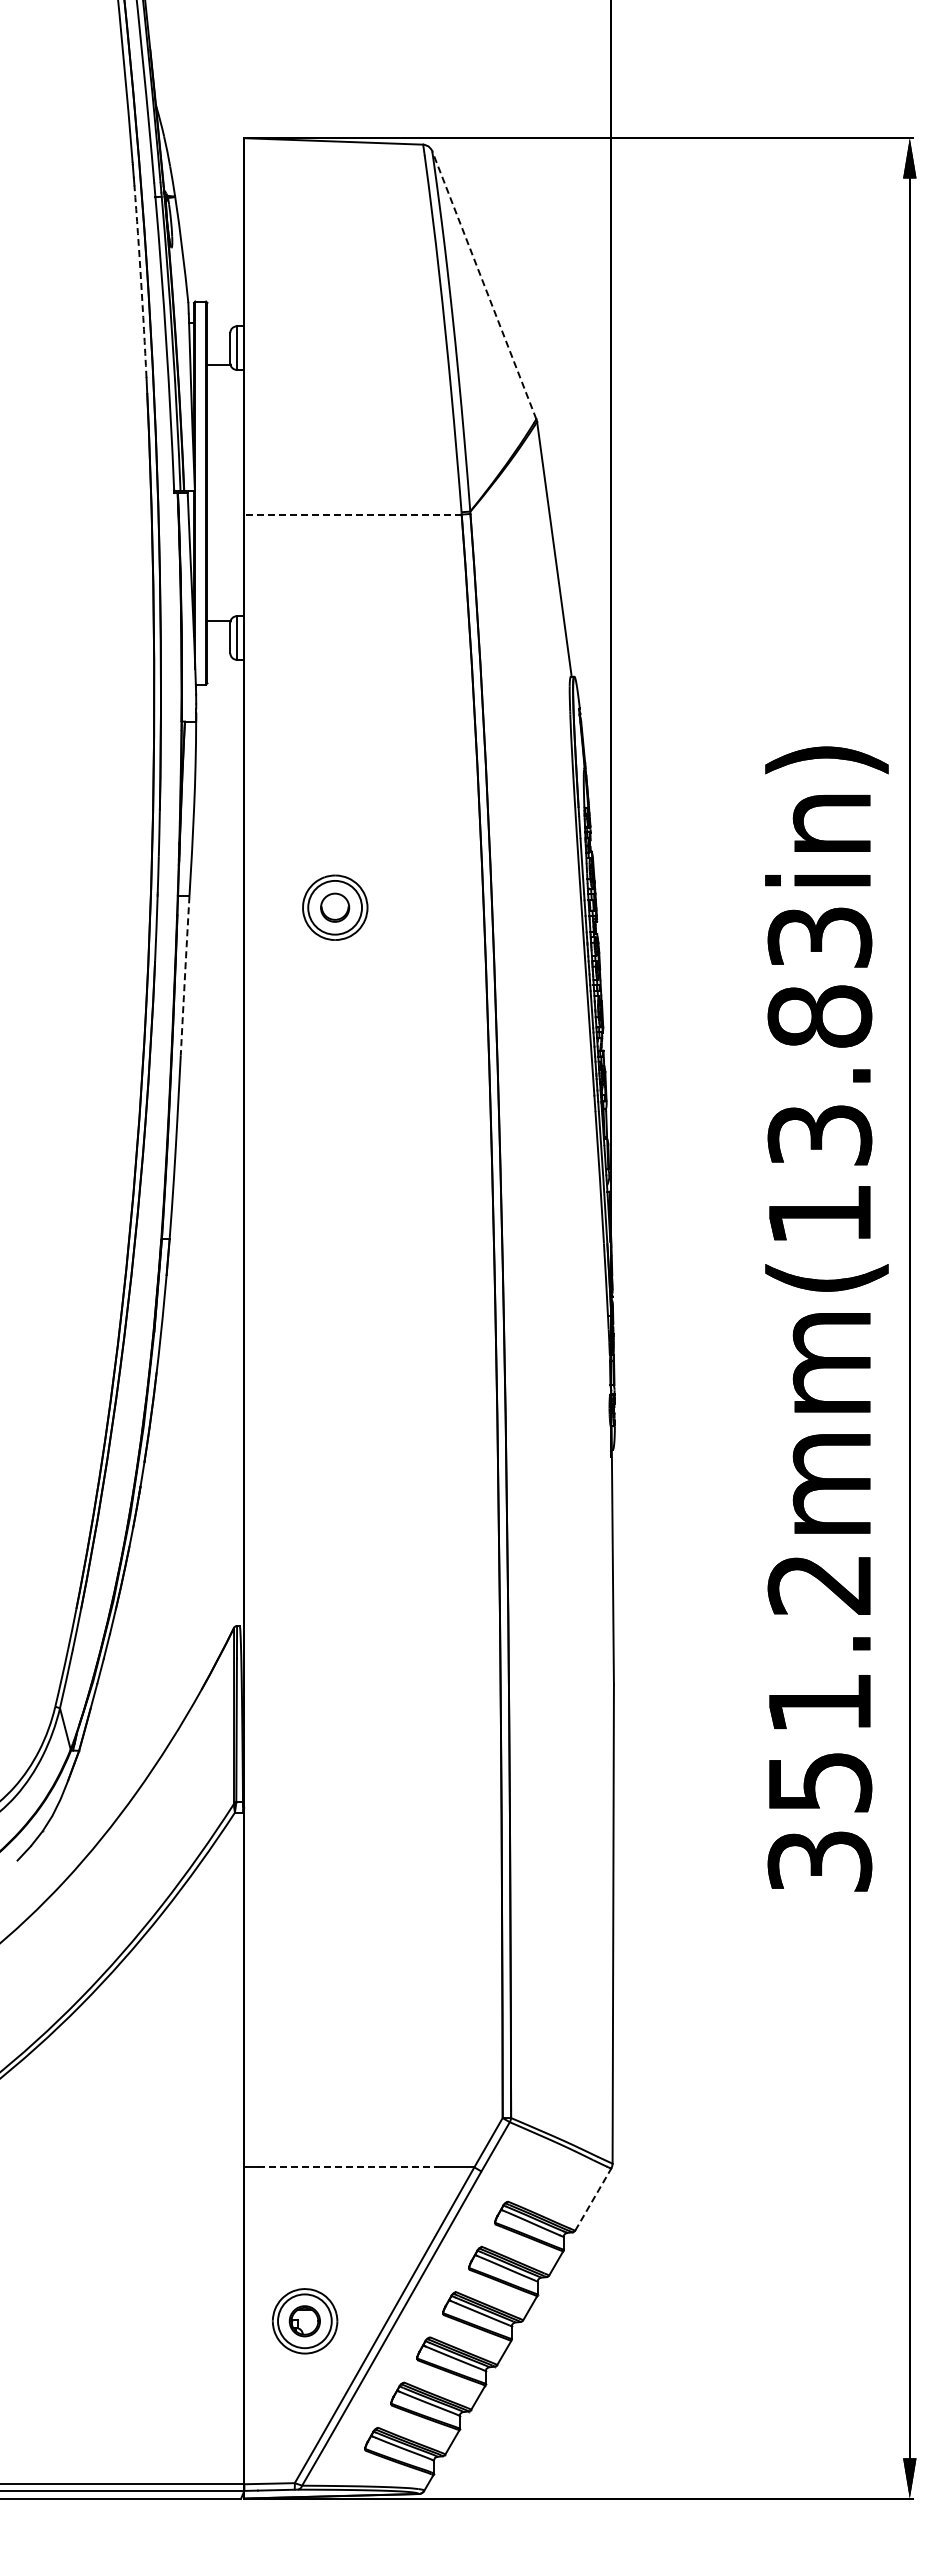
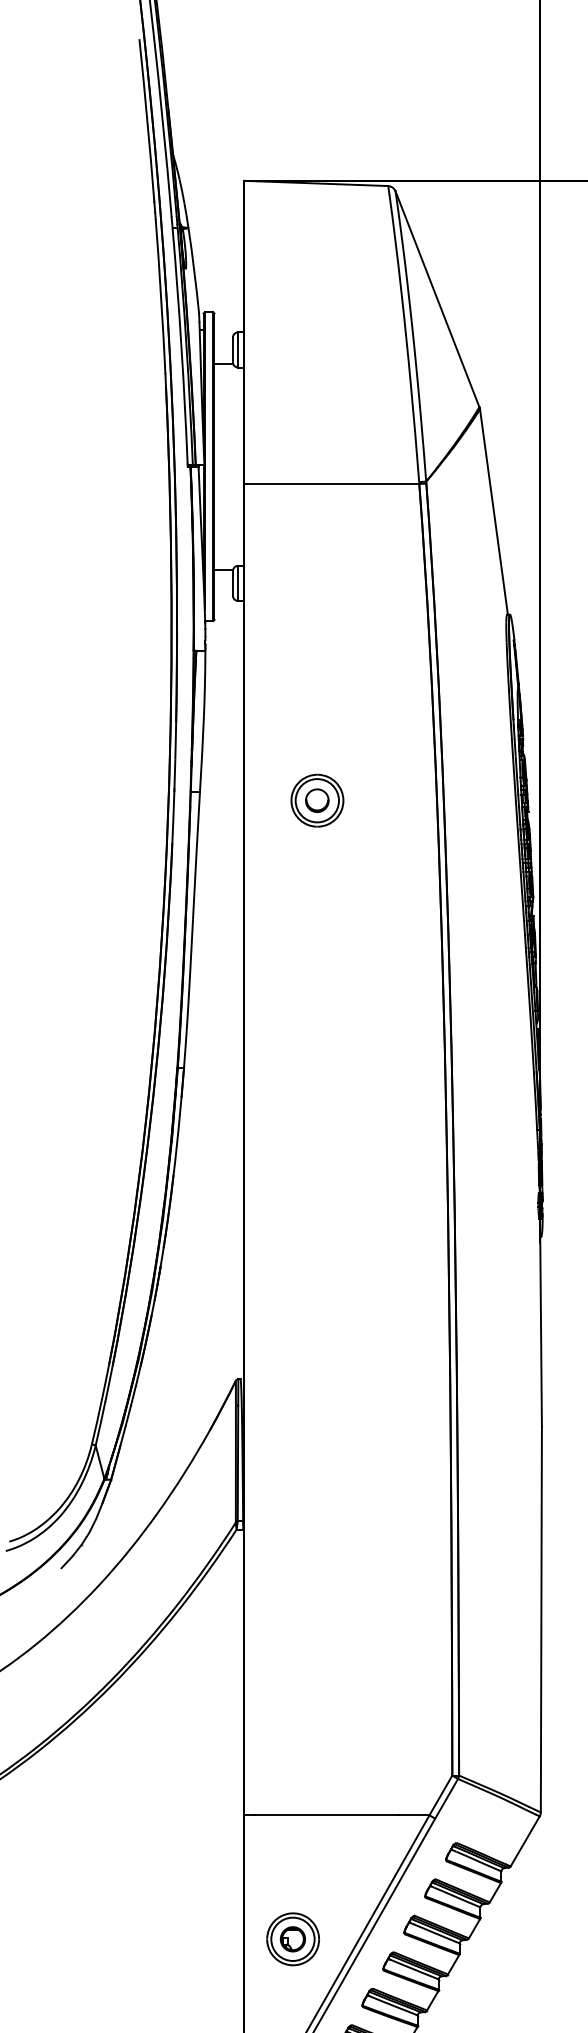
arc: (141, 281) -> (161, 296), dashed -> solid
line: (484, 285) -> (437, 299), dashed -> solid
line: (353, 514) -> (332, 483), dashed -> solid
arc: (185, 976) -> (196, 856), dashed -> solid
line: (347, 2167) -> (327, 1815), dashed -> solid
line: (593, 2199) -> (525, 1841), dashed -> solid

